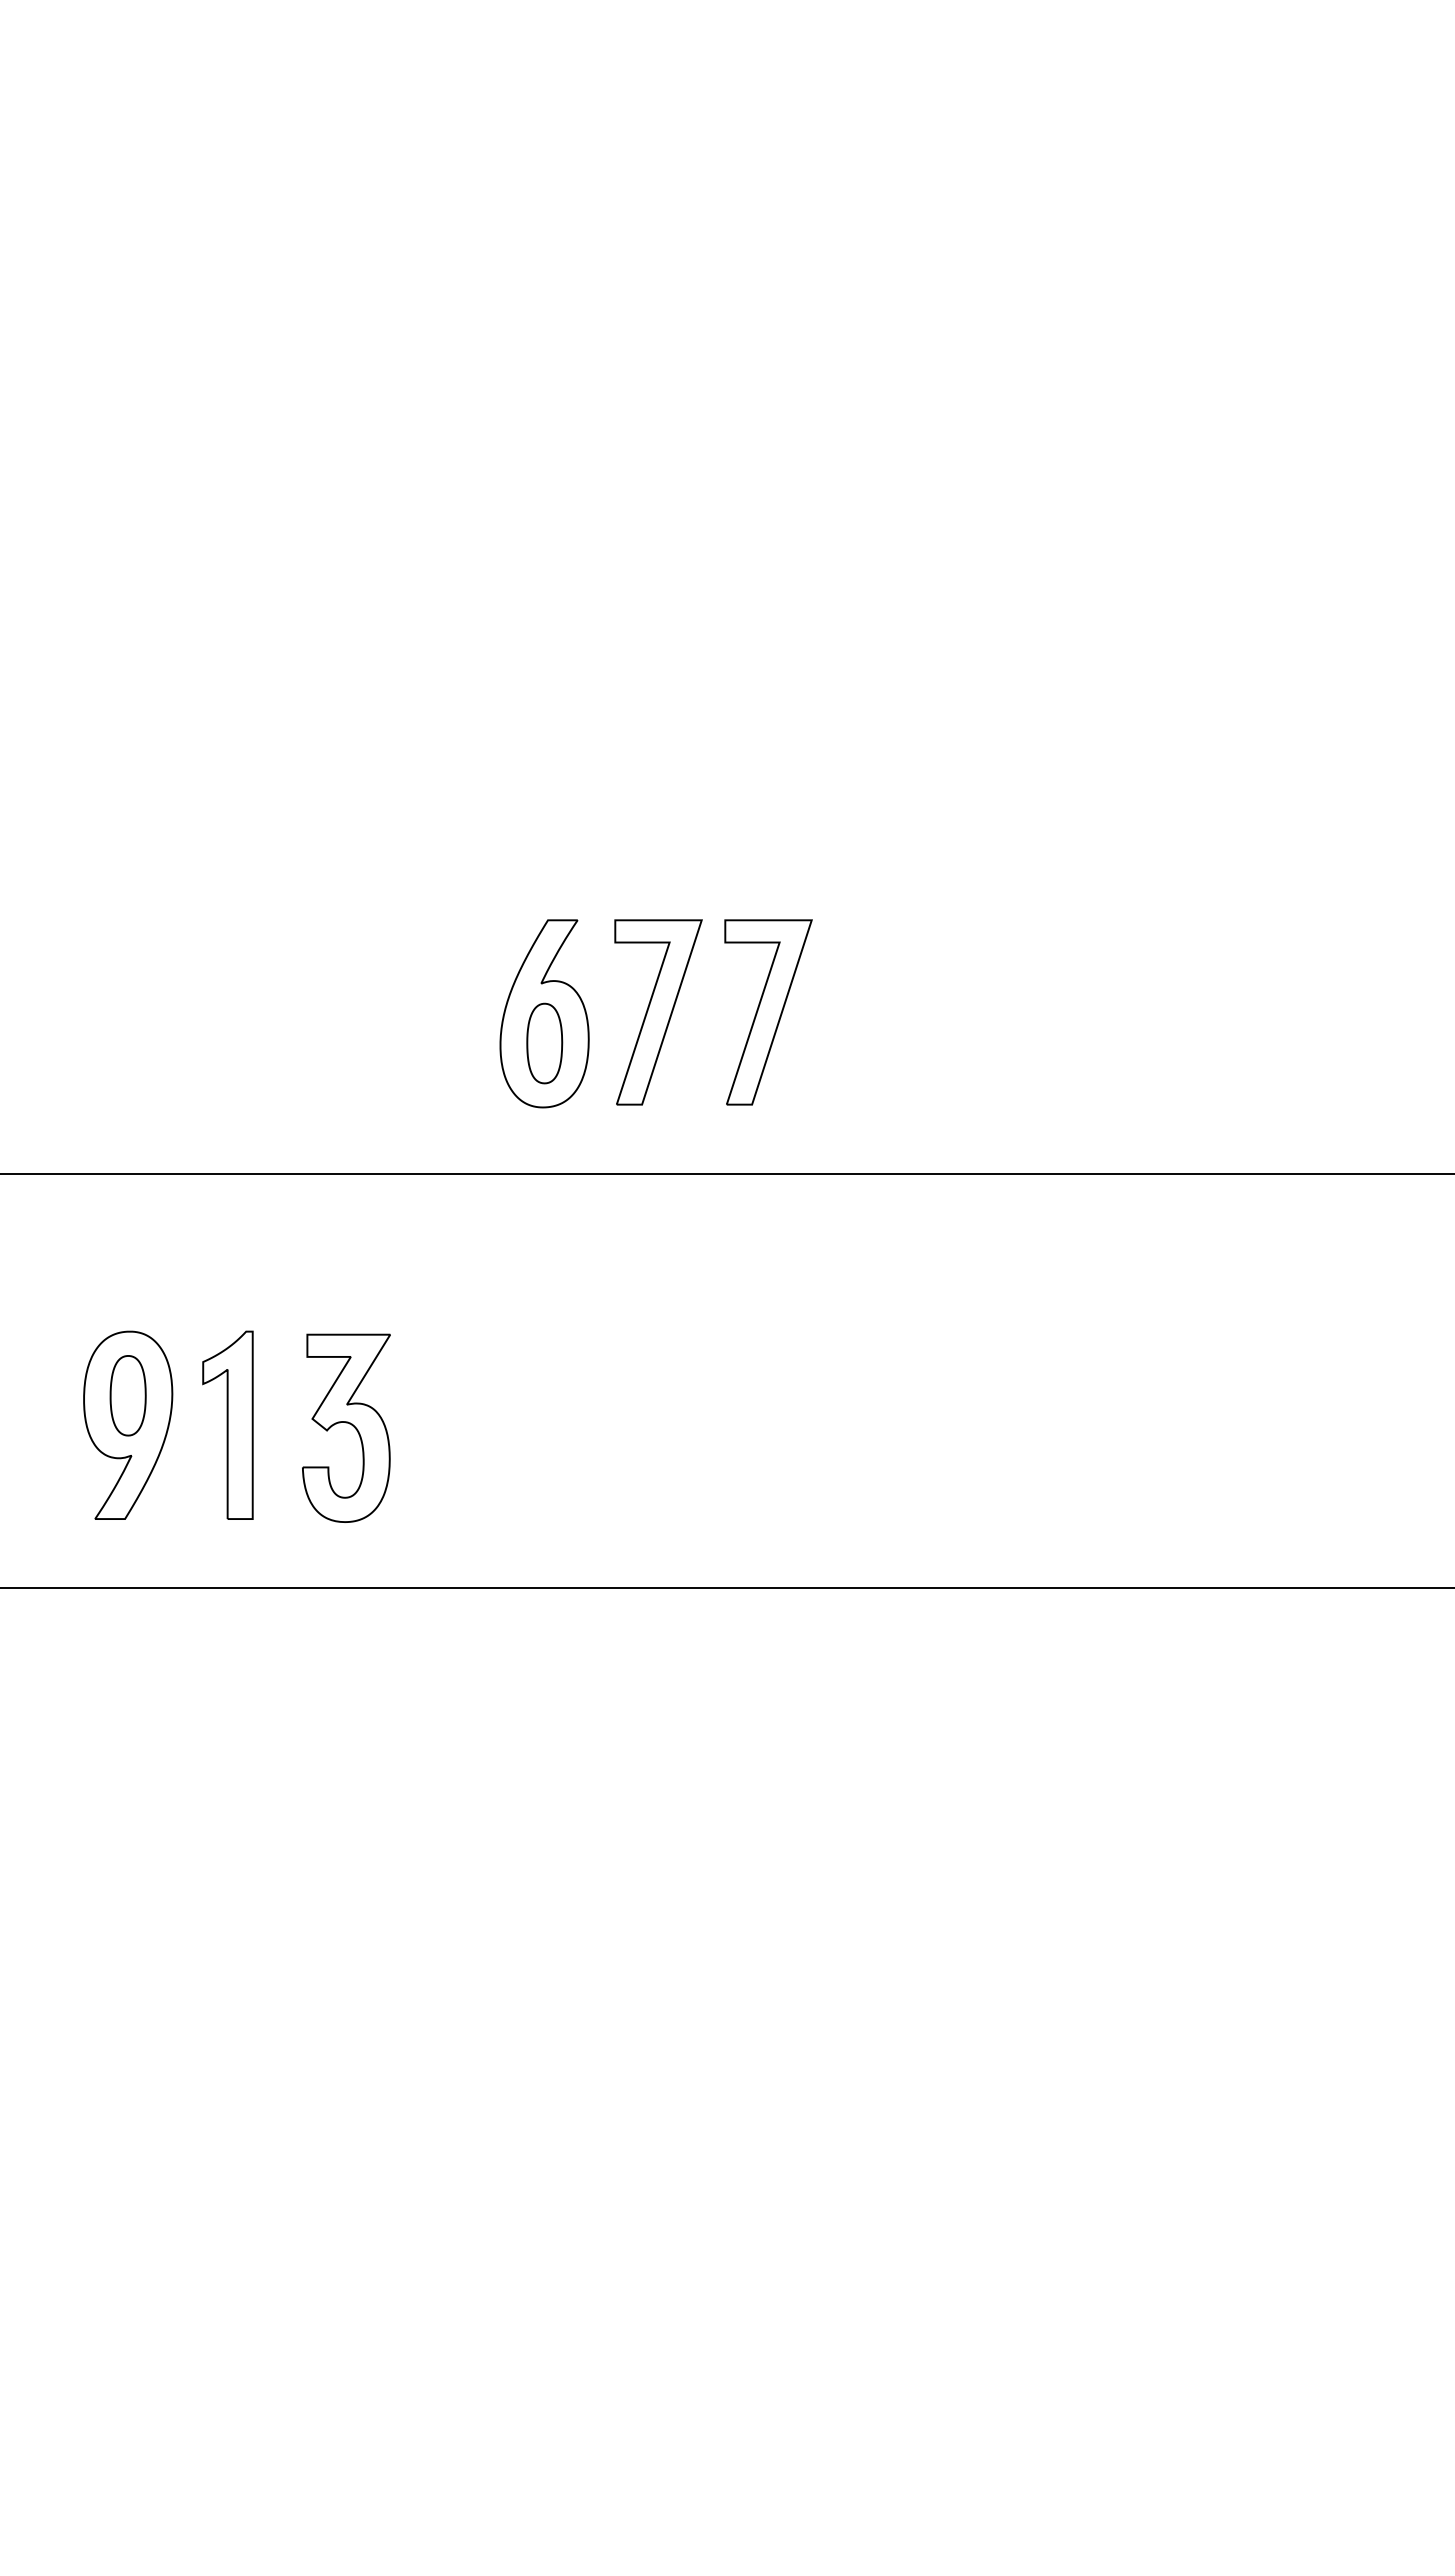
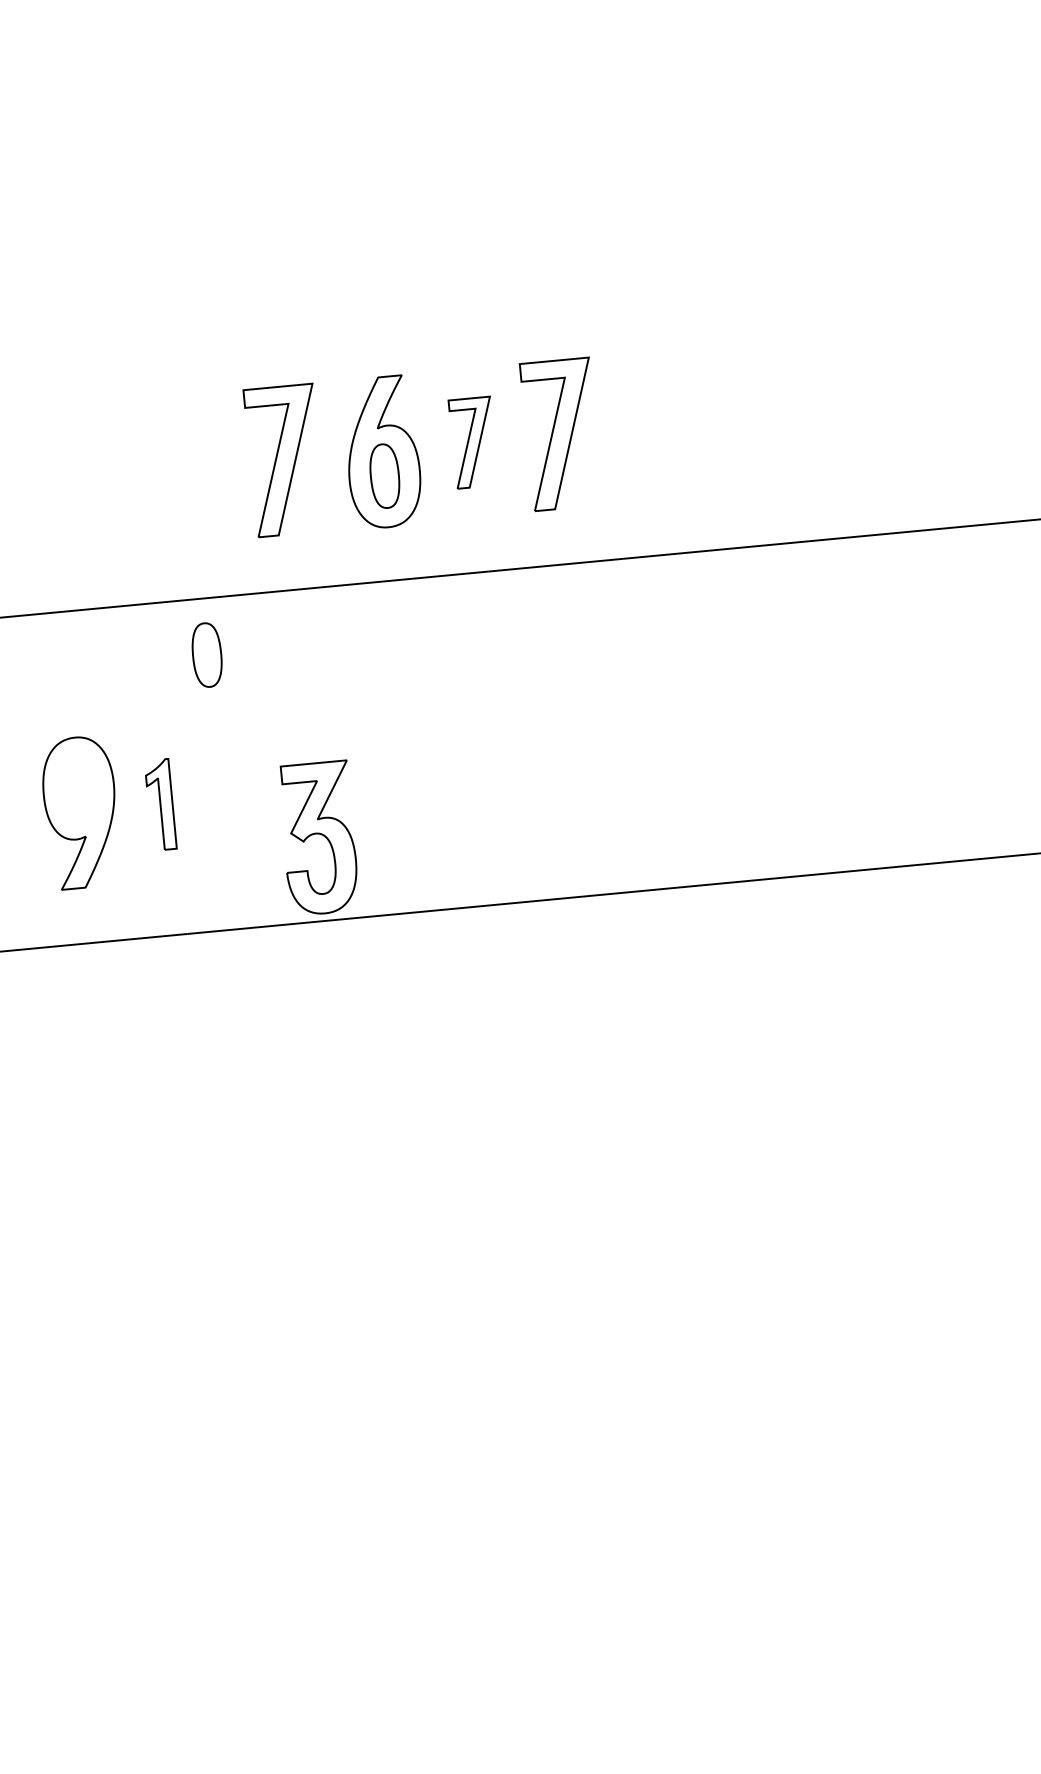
part: (422, 1012) -> (284, 460), added
part: (658, 1012) -> (473, 442), size x0.6
part: (127, 1395) -> (206, 654), moved
part: (227, 1424) -> (160, 804), size x0.6
part: (346, 1427) -> (318, 837), moved

